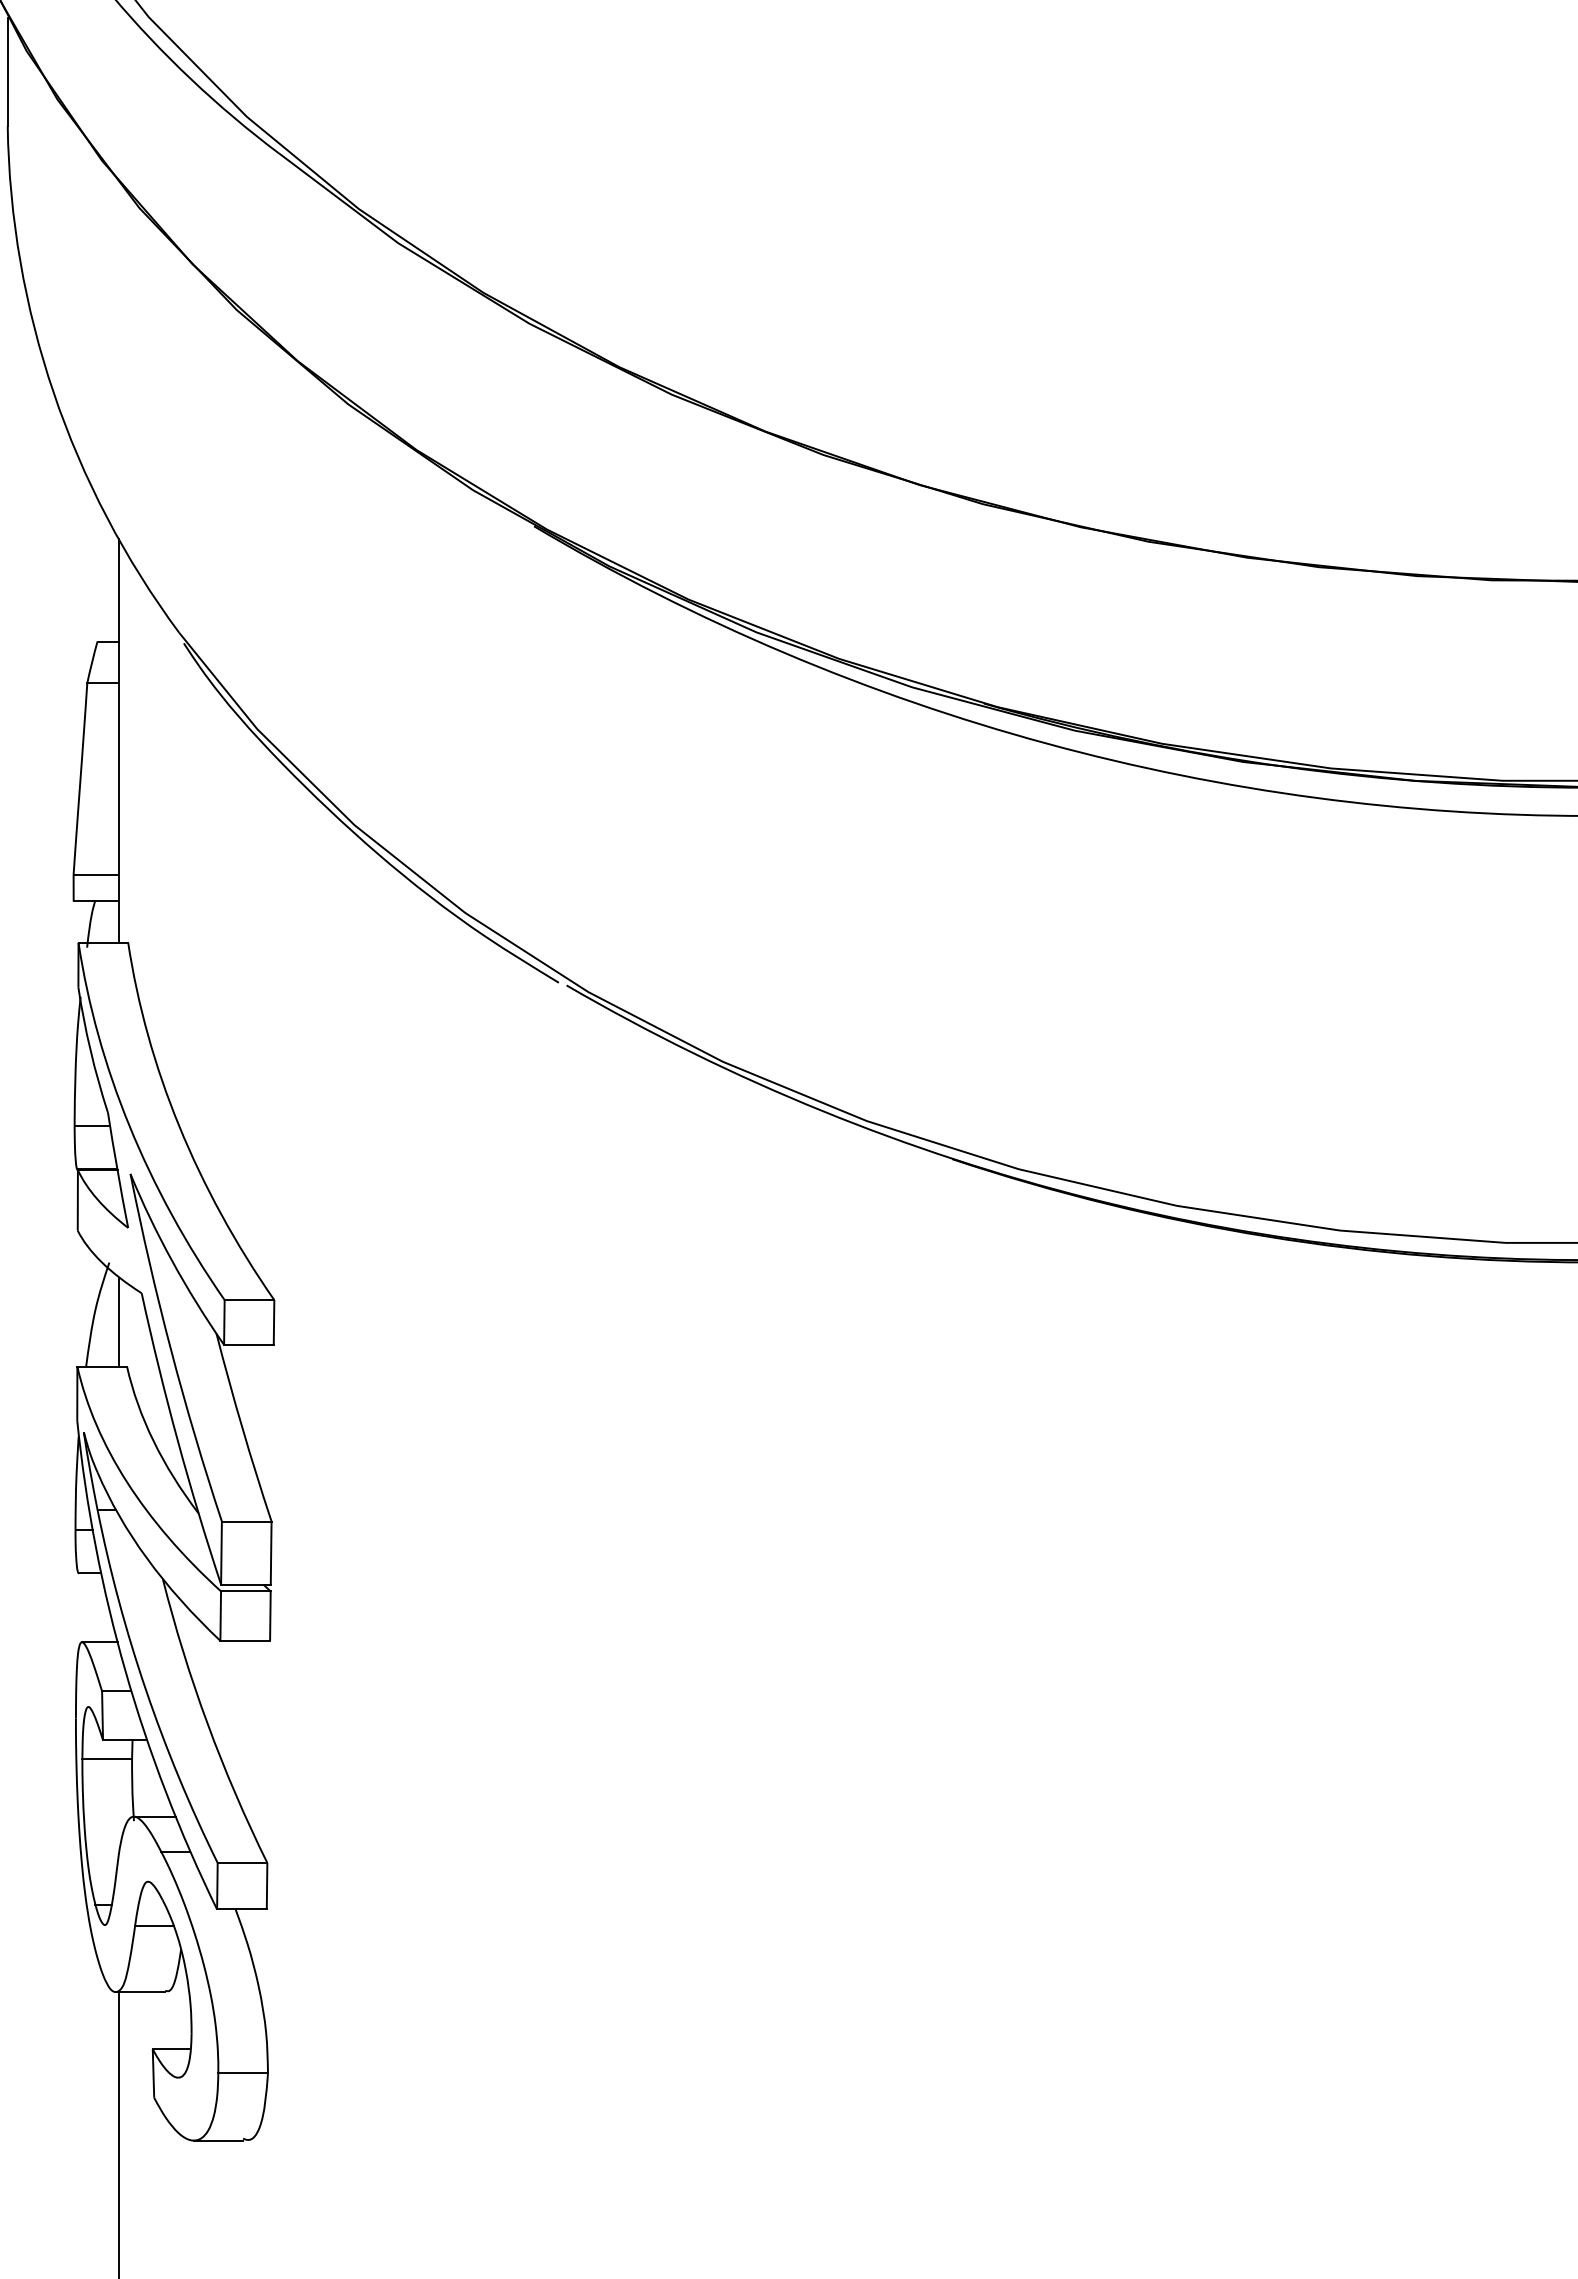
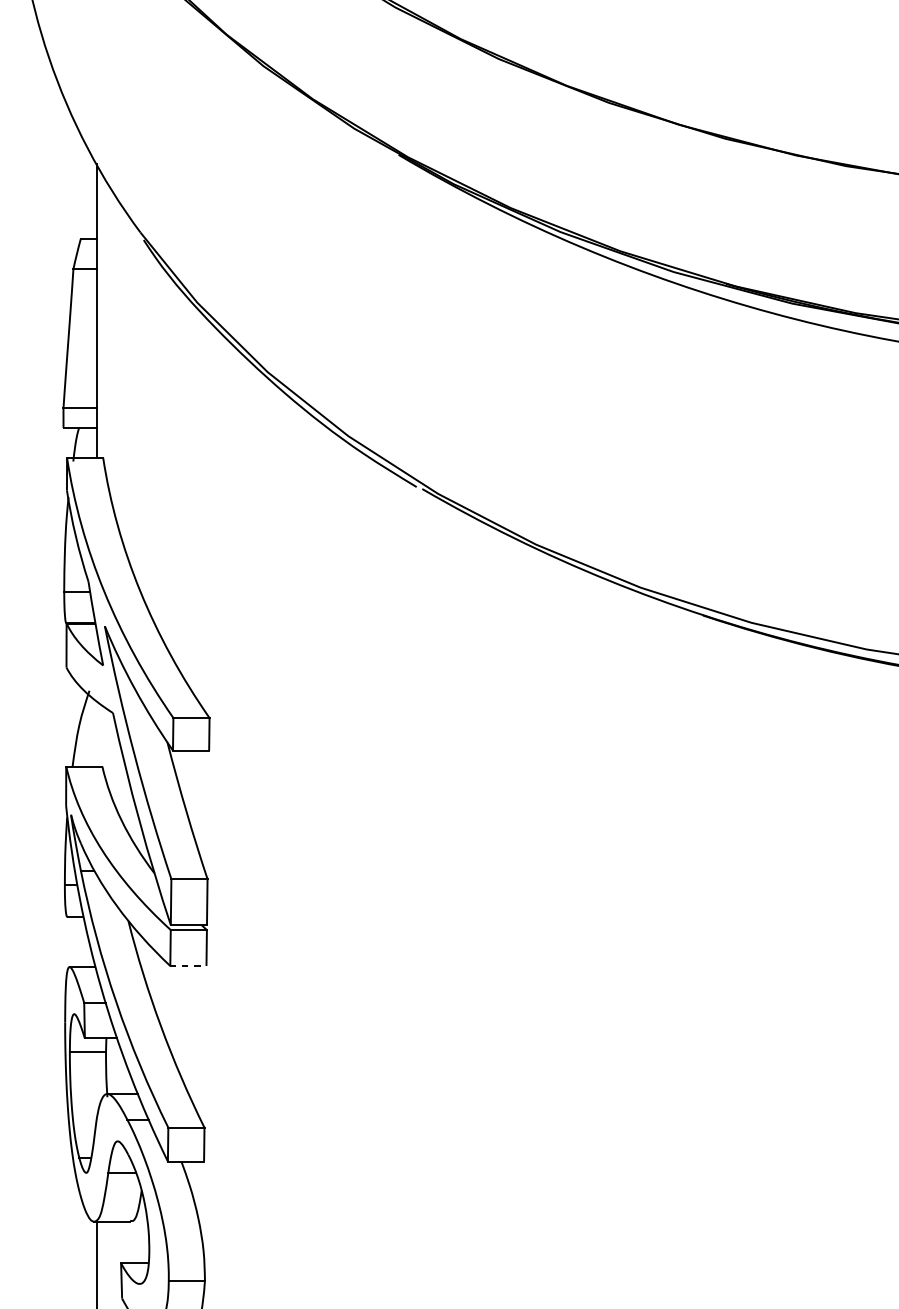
line: (119, 1321) -> (96, 733), removed
line: (245, 1640) -> (188, 965), solid -> dashed

